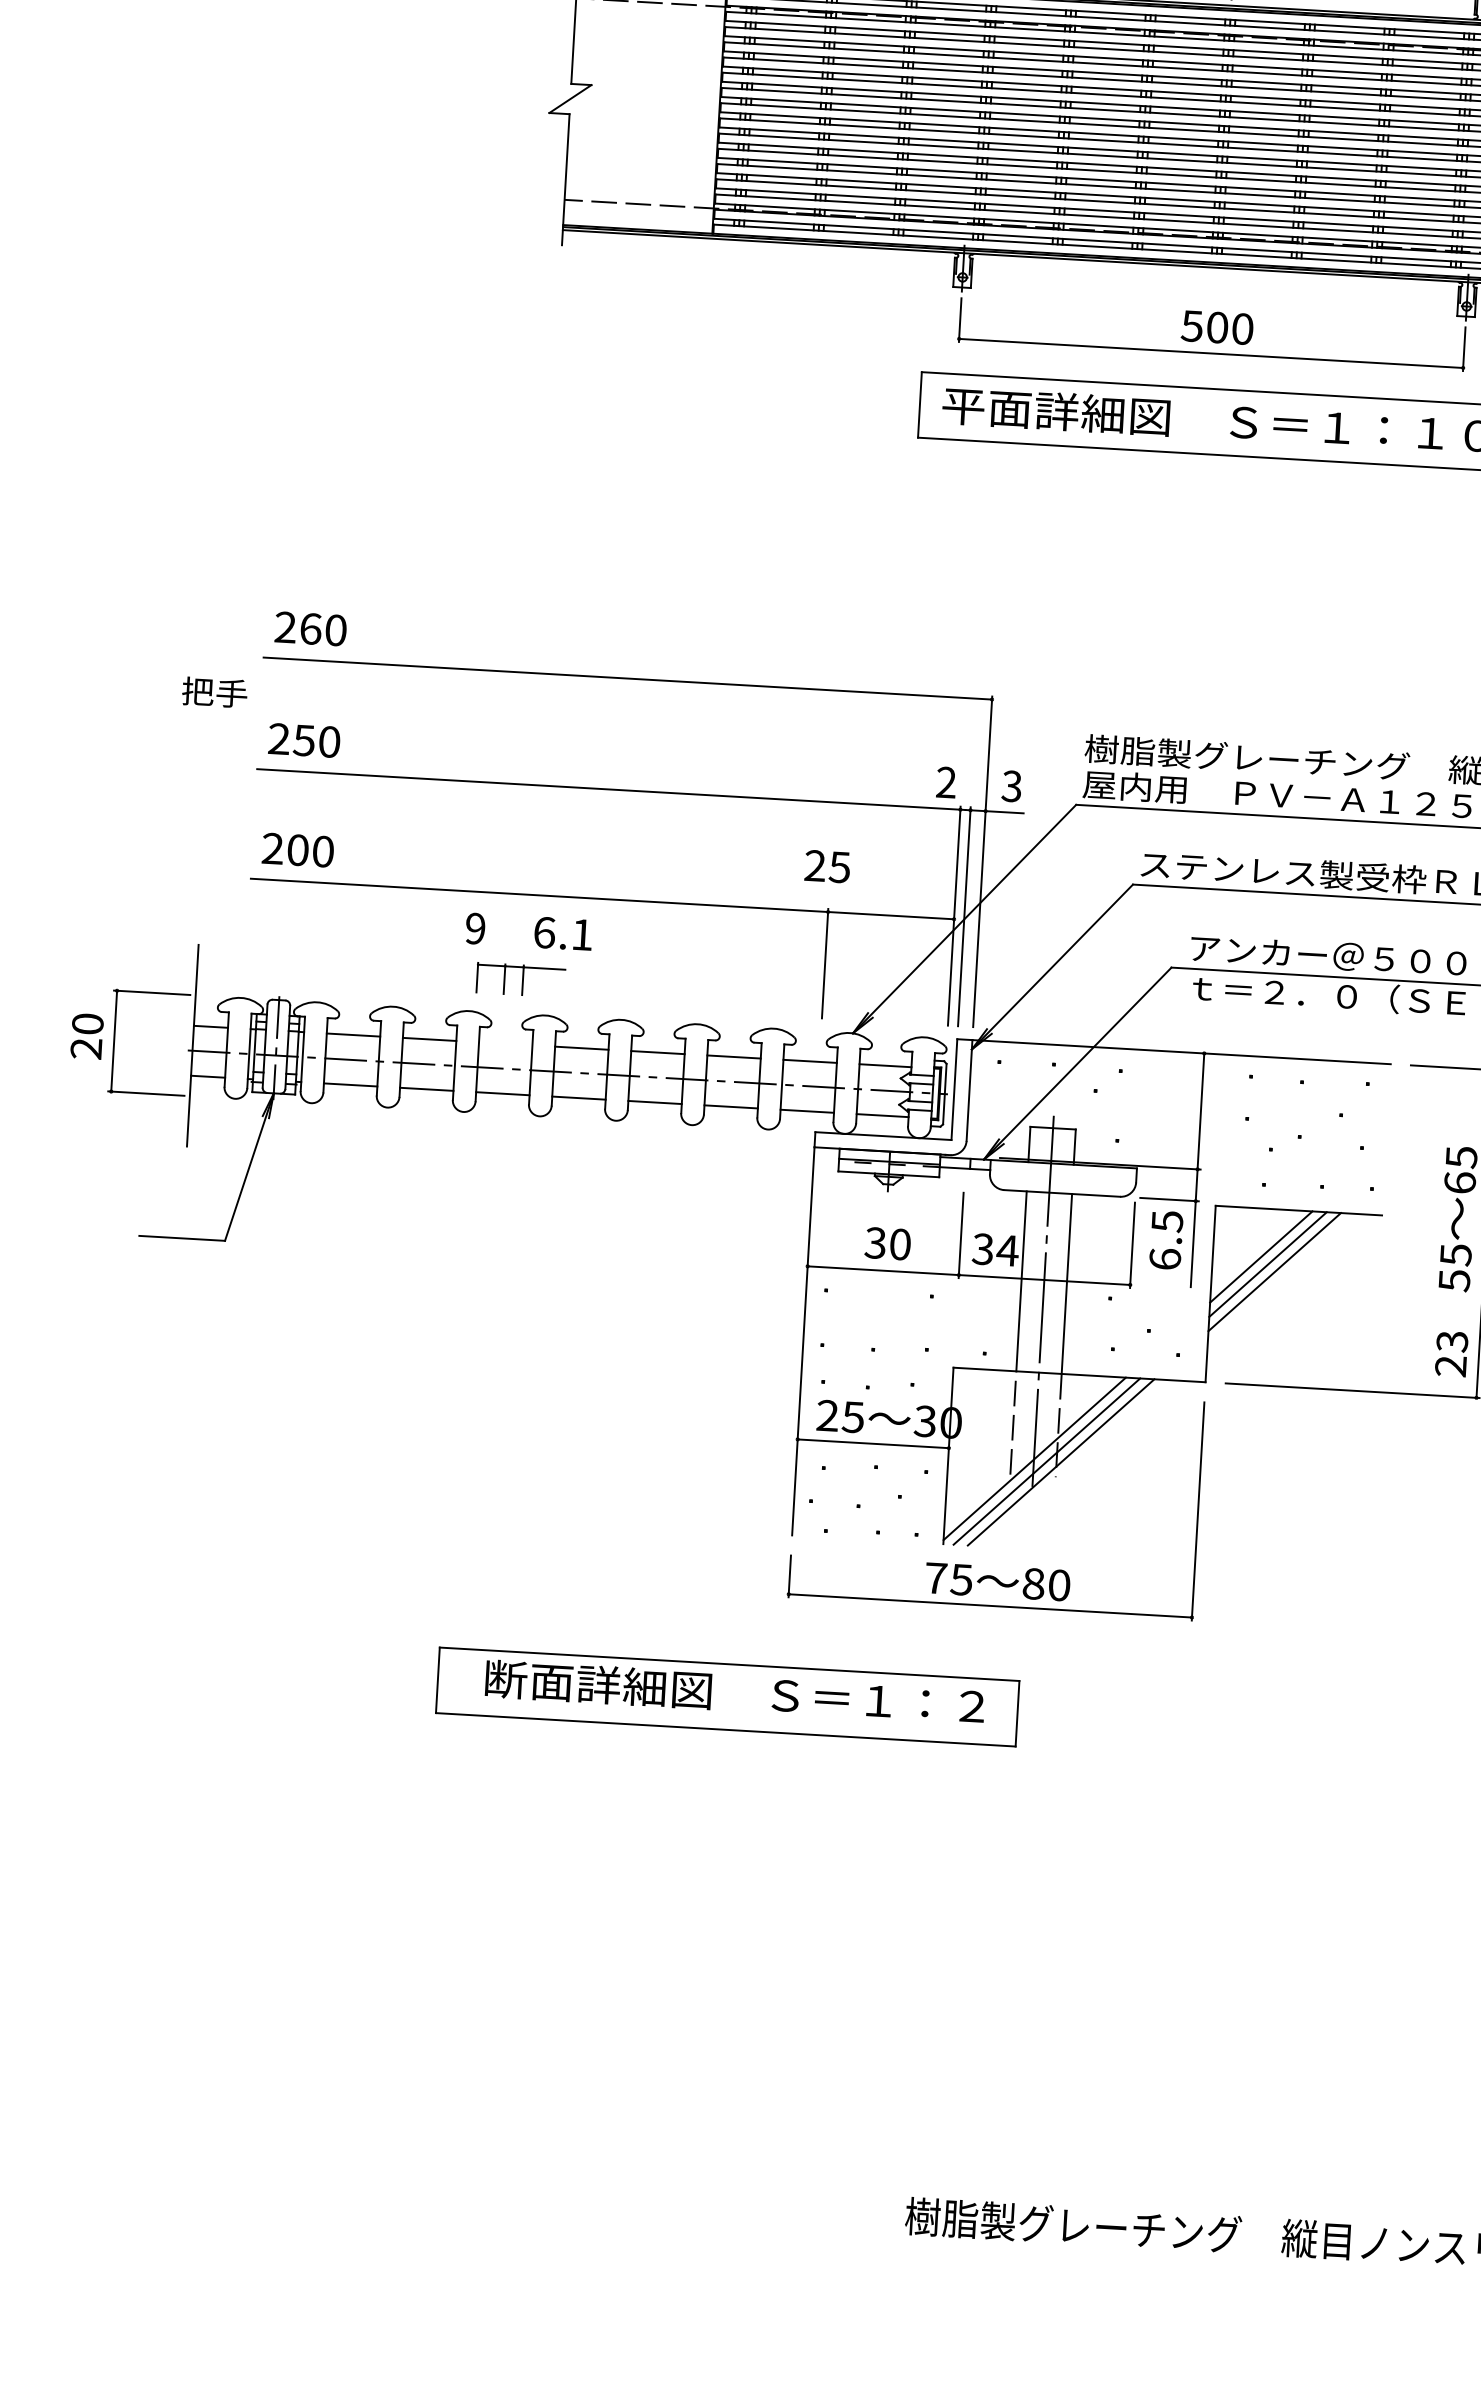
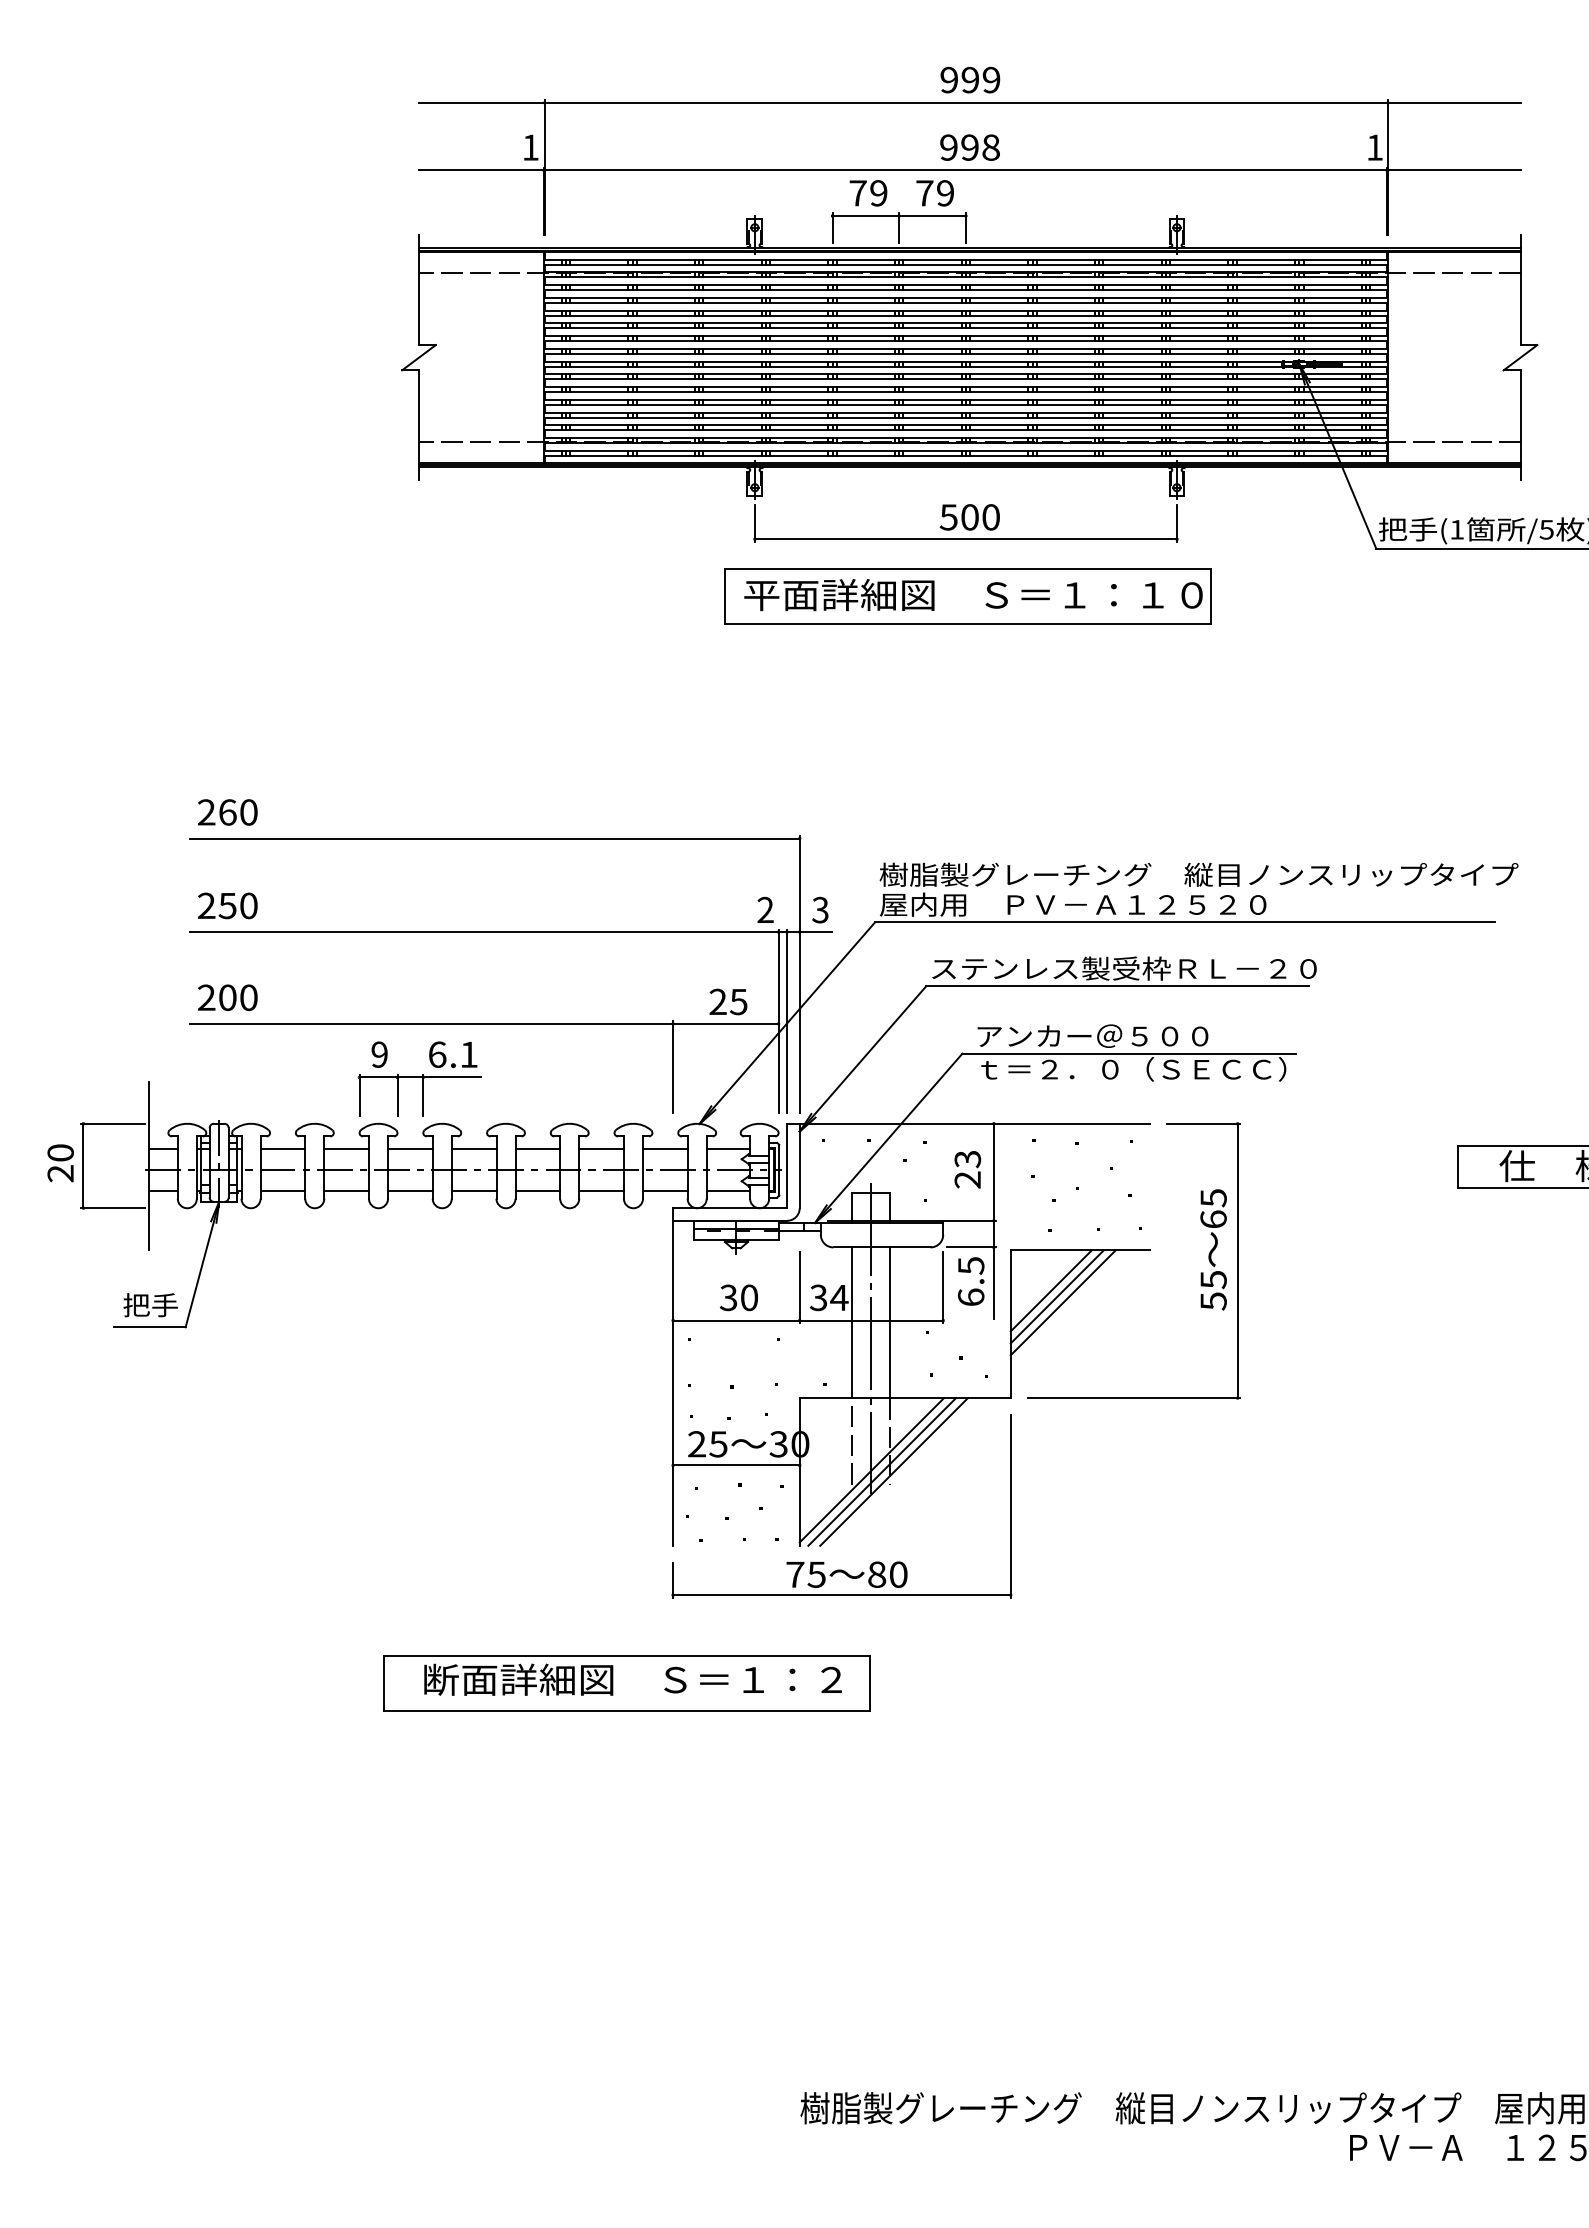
text: (214, 692) -> (150, 1305), moved
text: (827, 866) -> (728, 1001), moved
part: (520, 980) -> (419, 1095), size x1.67
line: (505, 1044) -> (410, 1149), added
text: (1451, 1353) -> (967, 1169), moved

